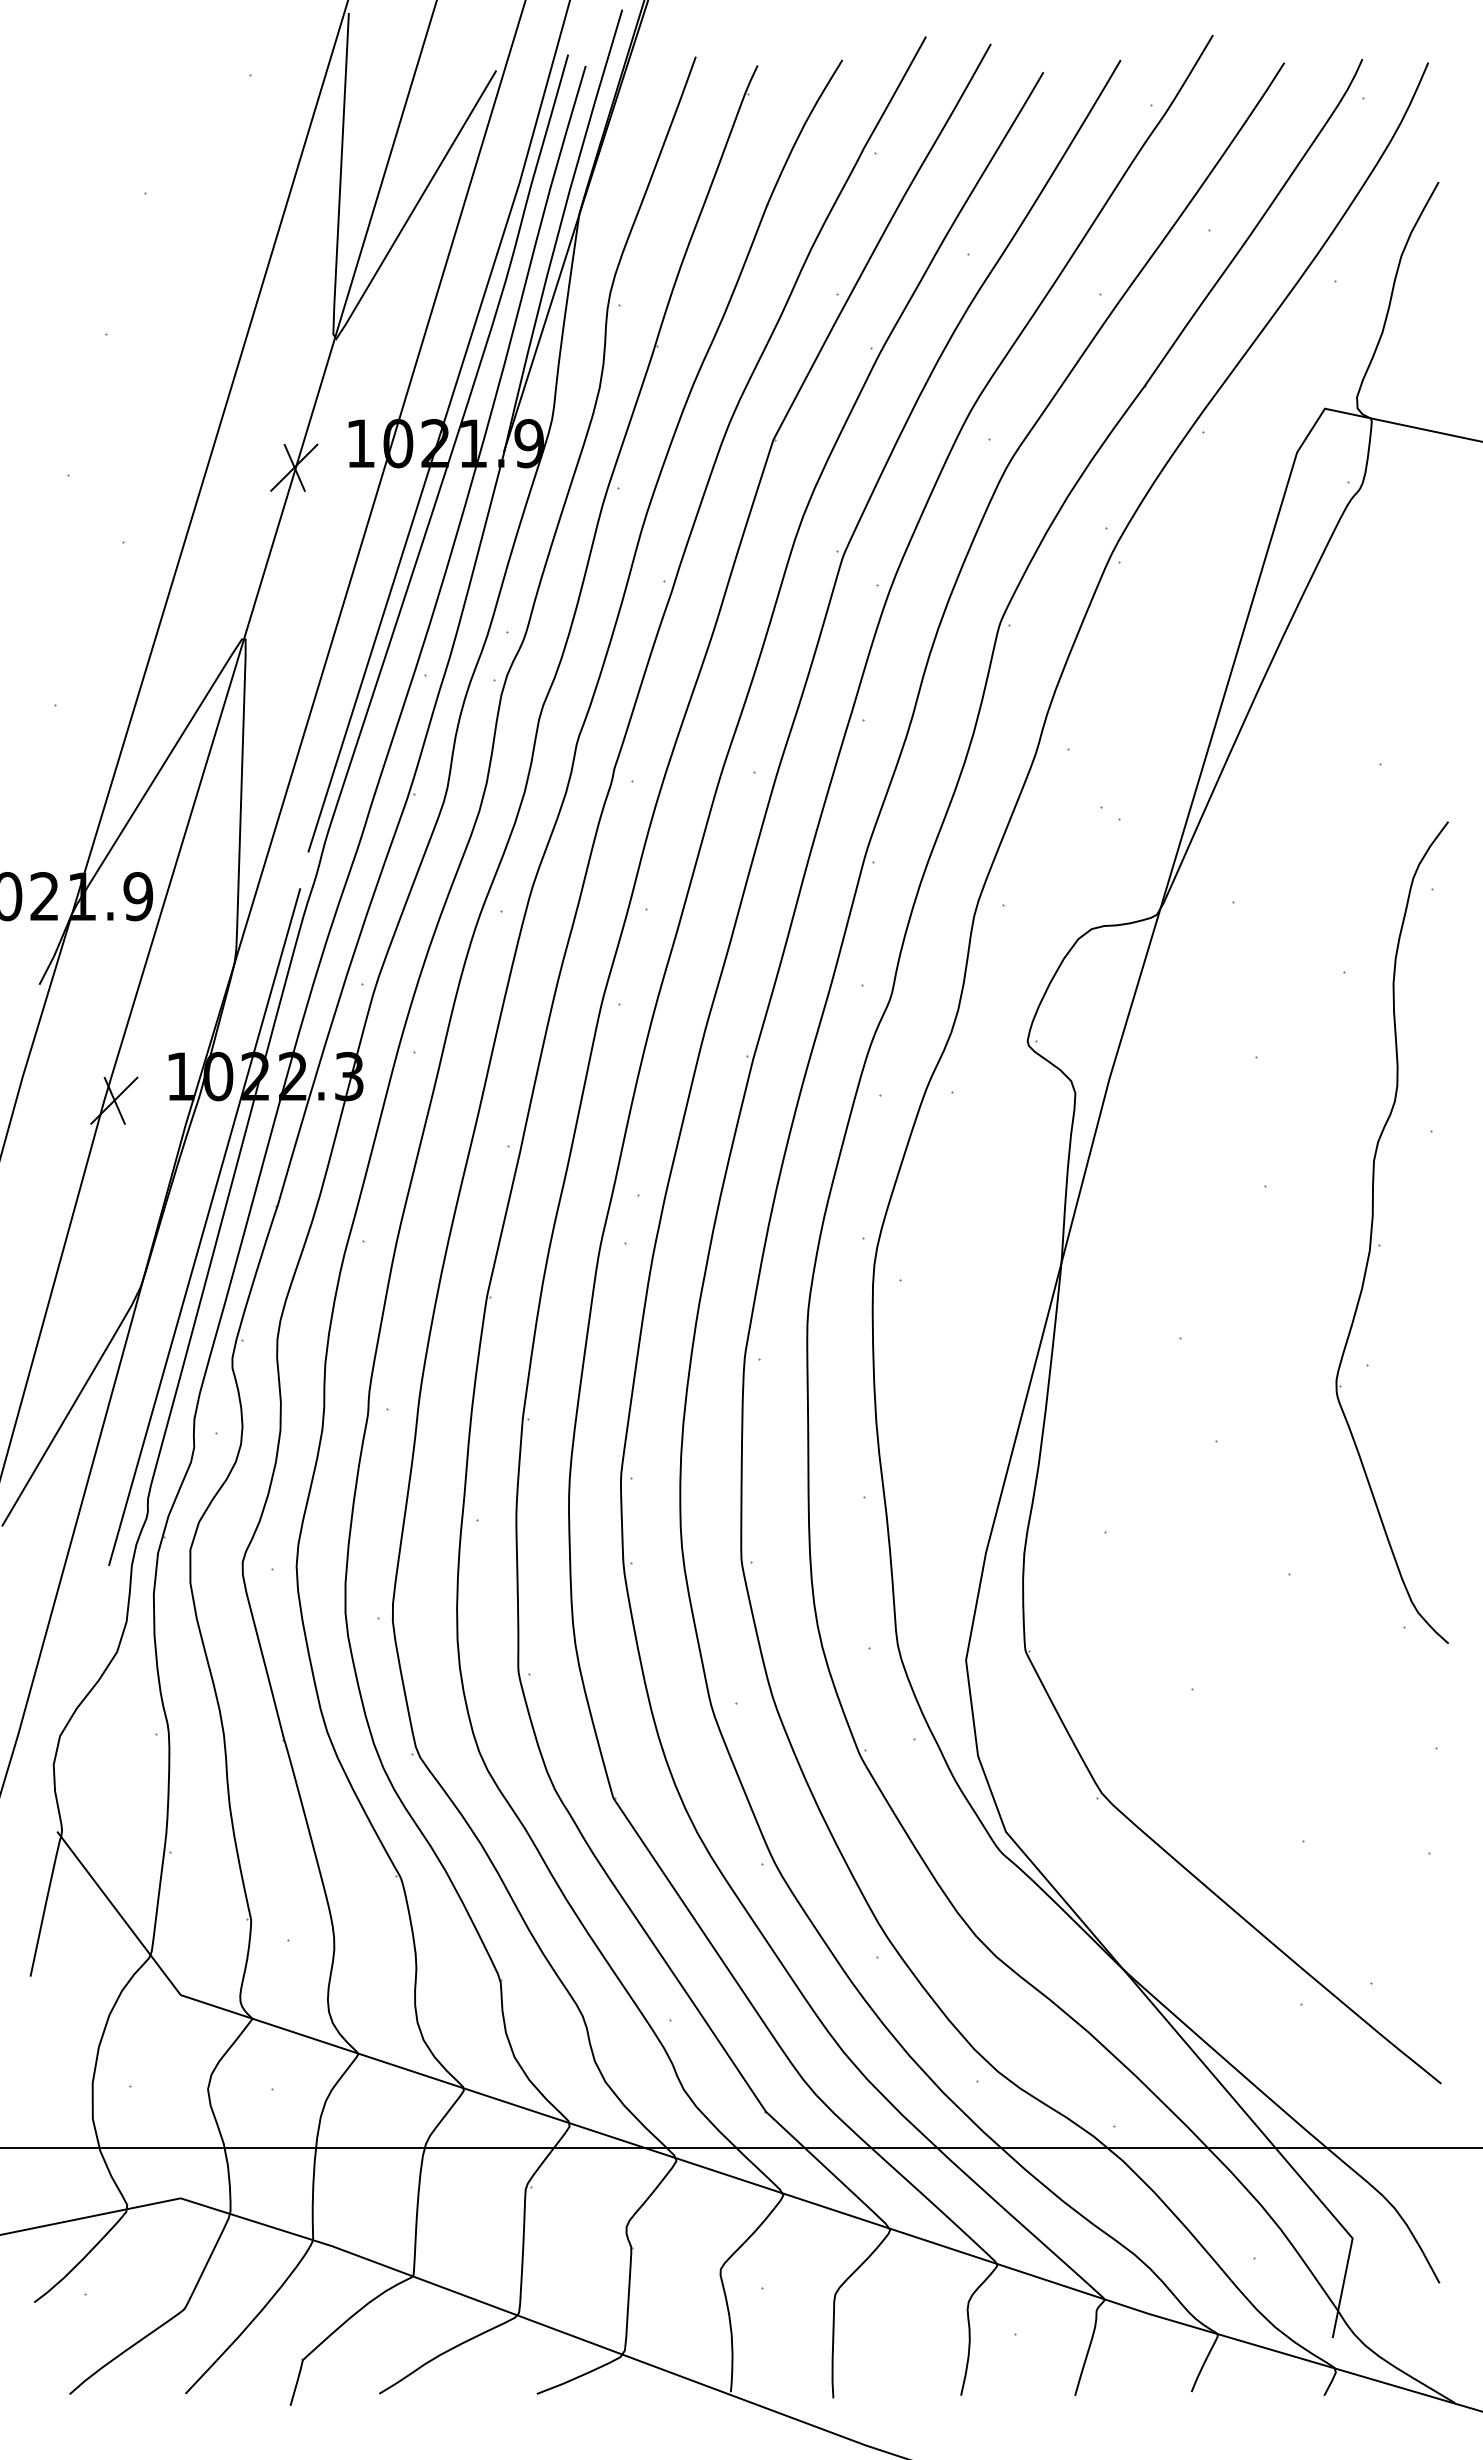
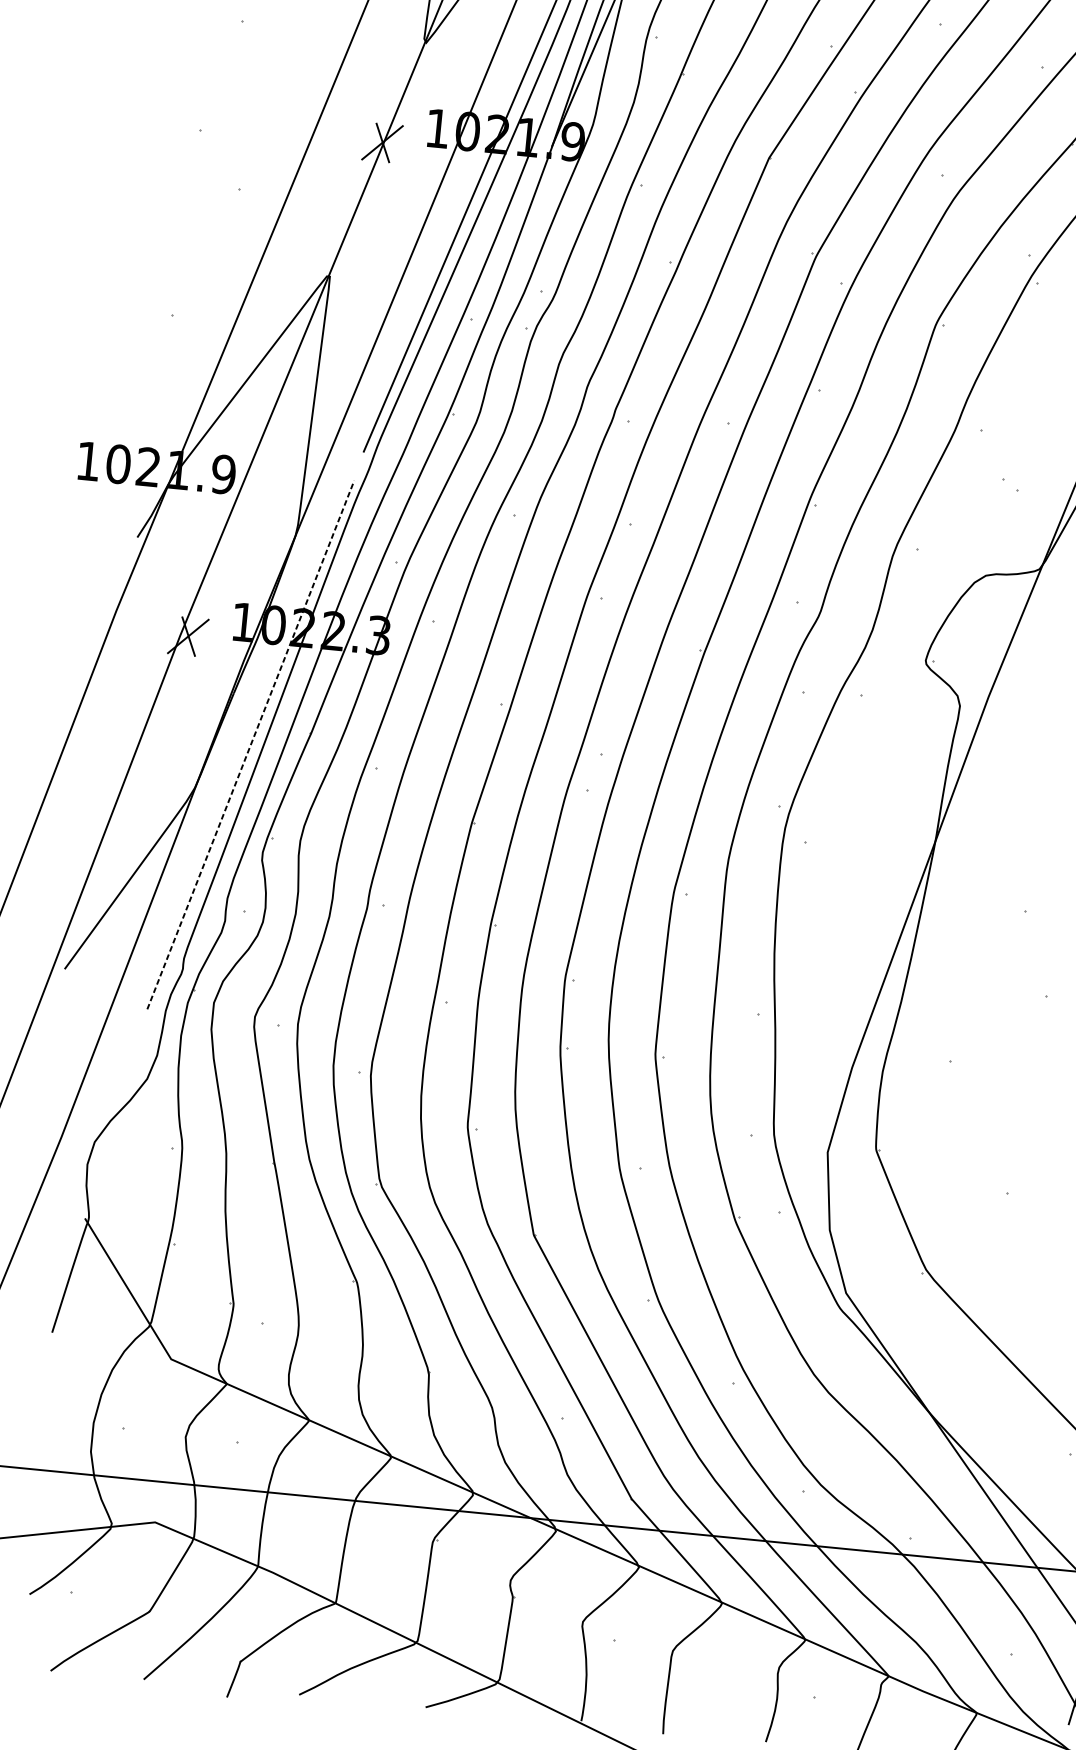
line: (204, 1226) -> (250, 744), solid -> dashed

